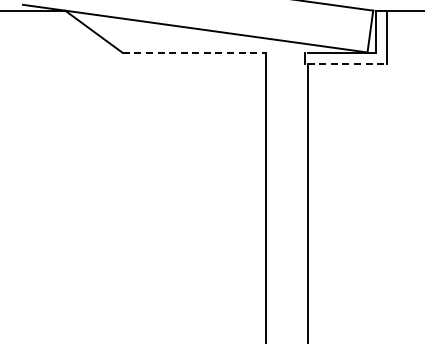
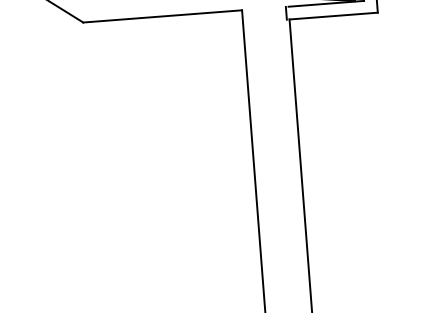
line: (194, 52) -> (162, 15), dashed -> solid
line: (347, 64) -> (333, 16), dashed -> solid

